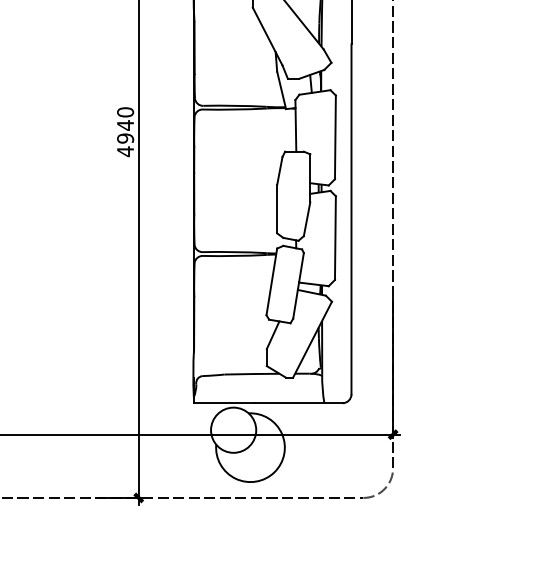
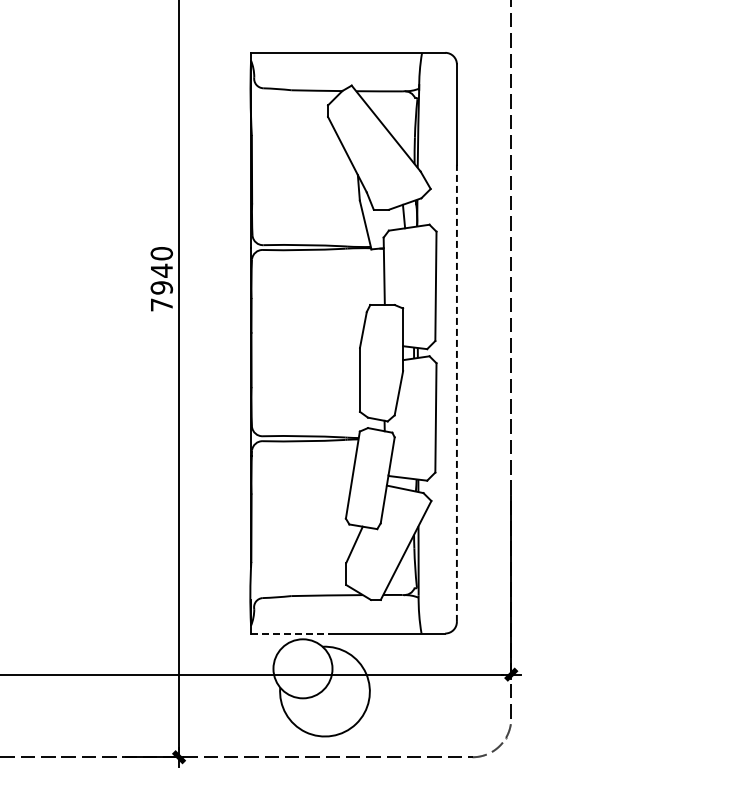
text: (125, 152) -> (161, 305), 4940 -> 7940
line: (351, 219) -> (456, 393), solid -> dashed
line: (224, 403) -> (290, 633), solid -> dashed

